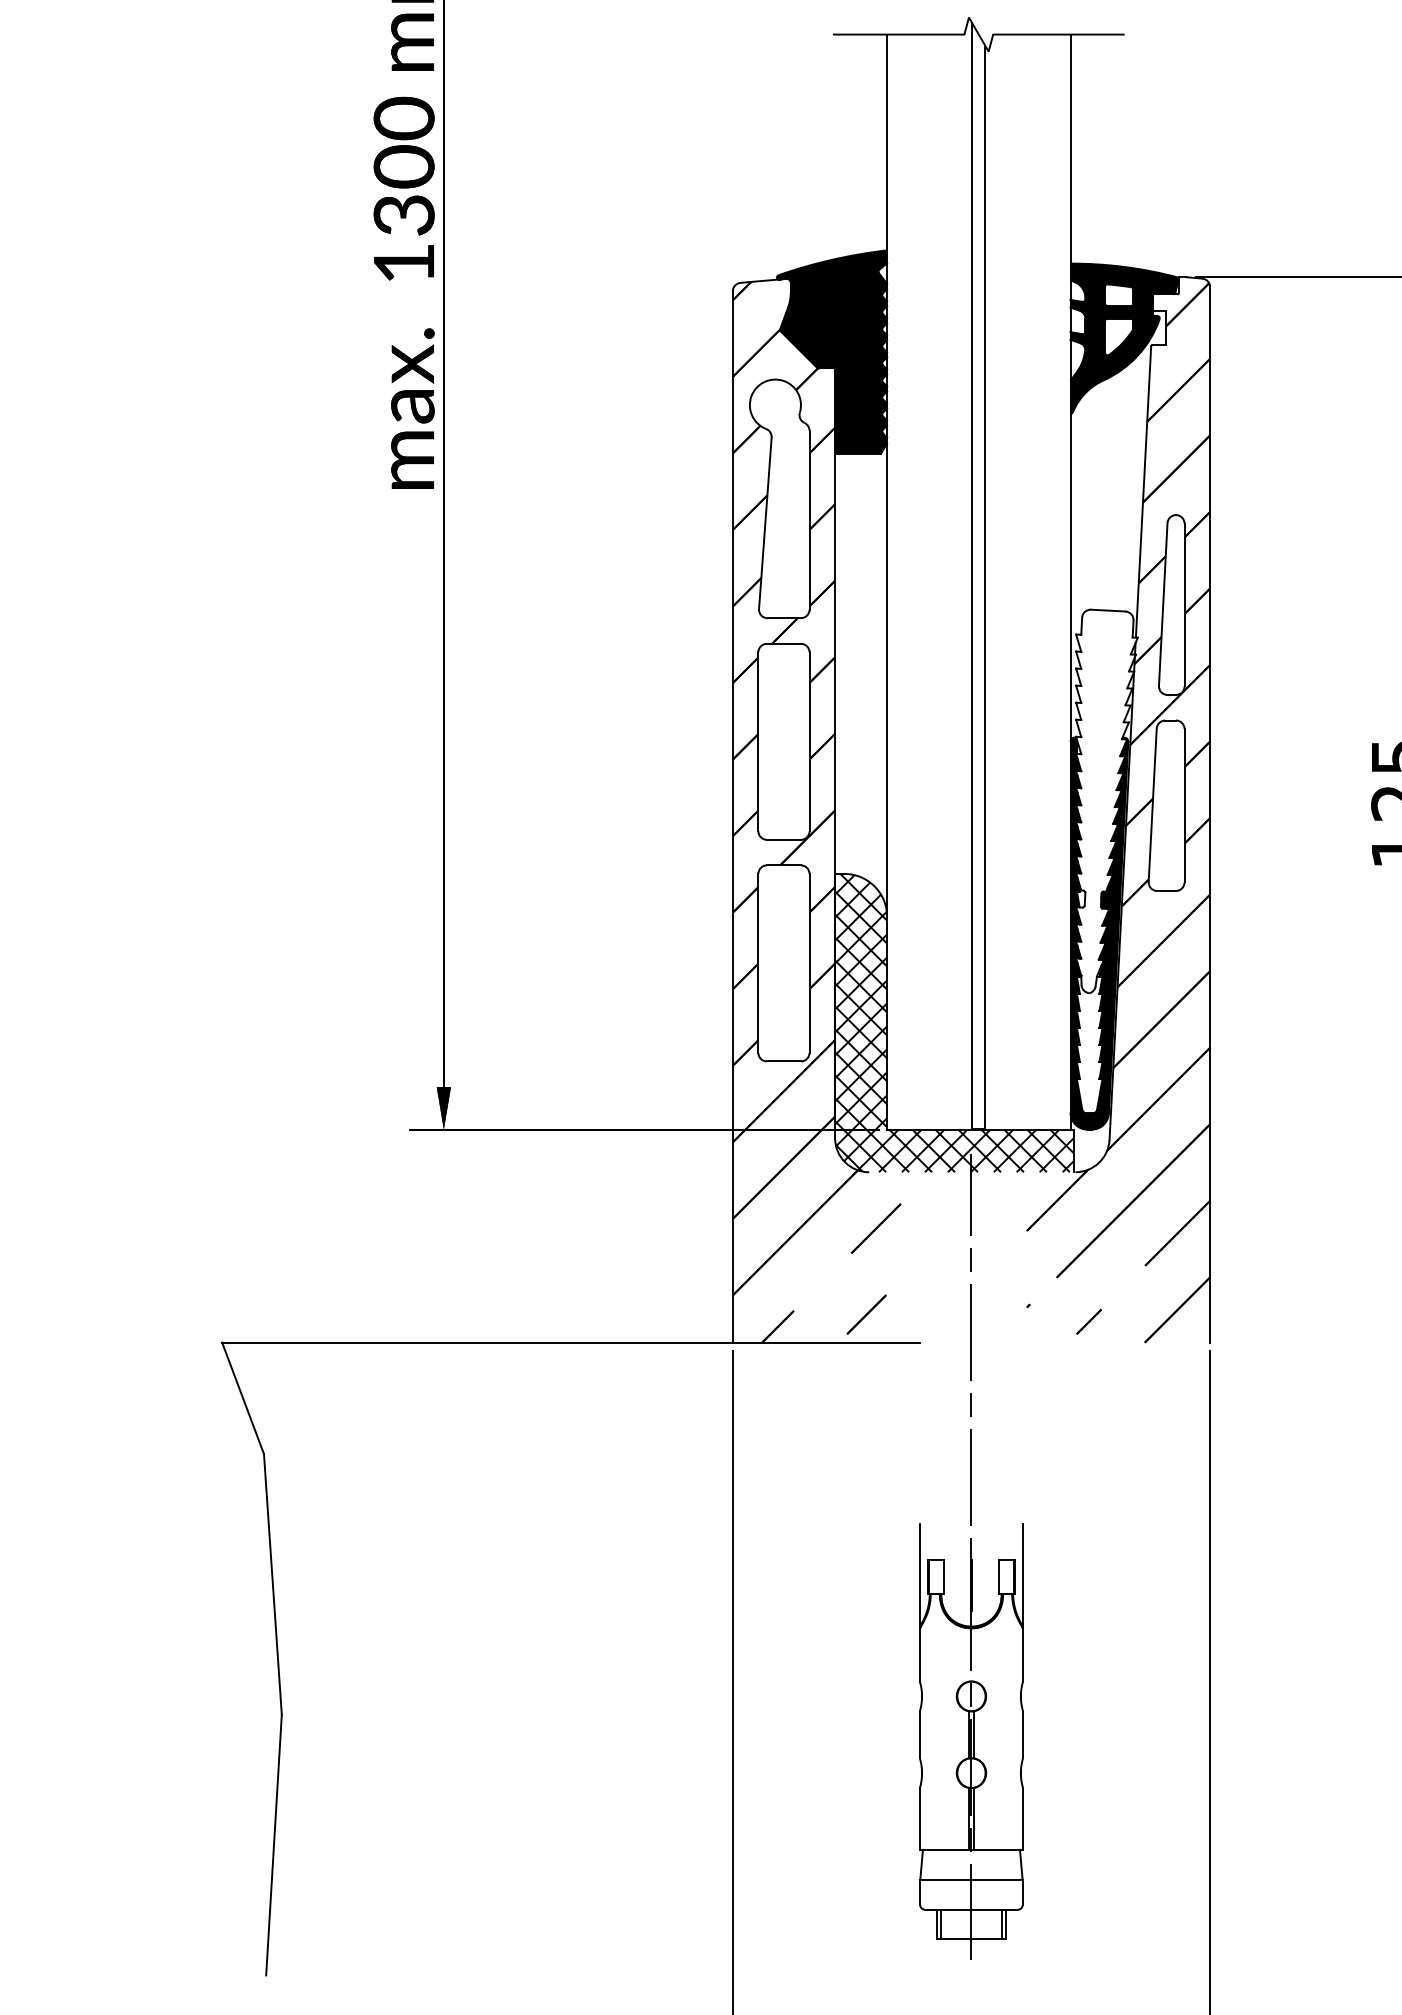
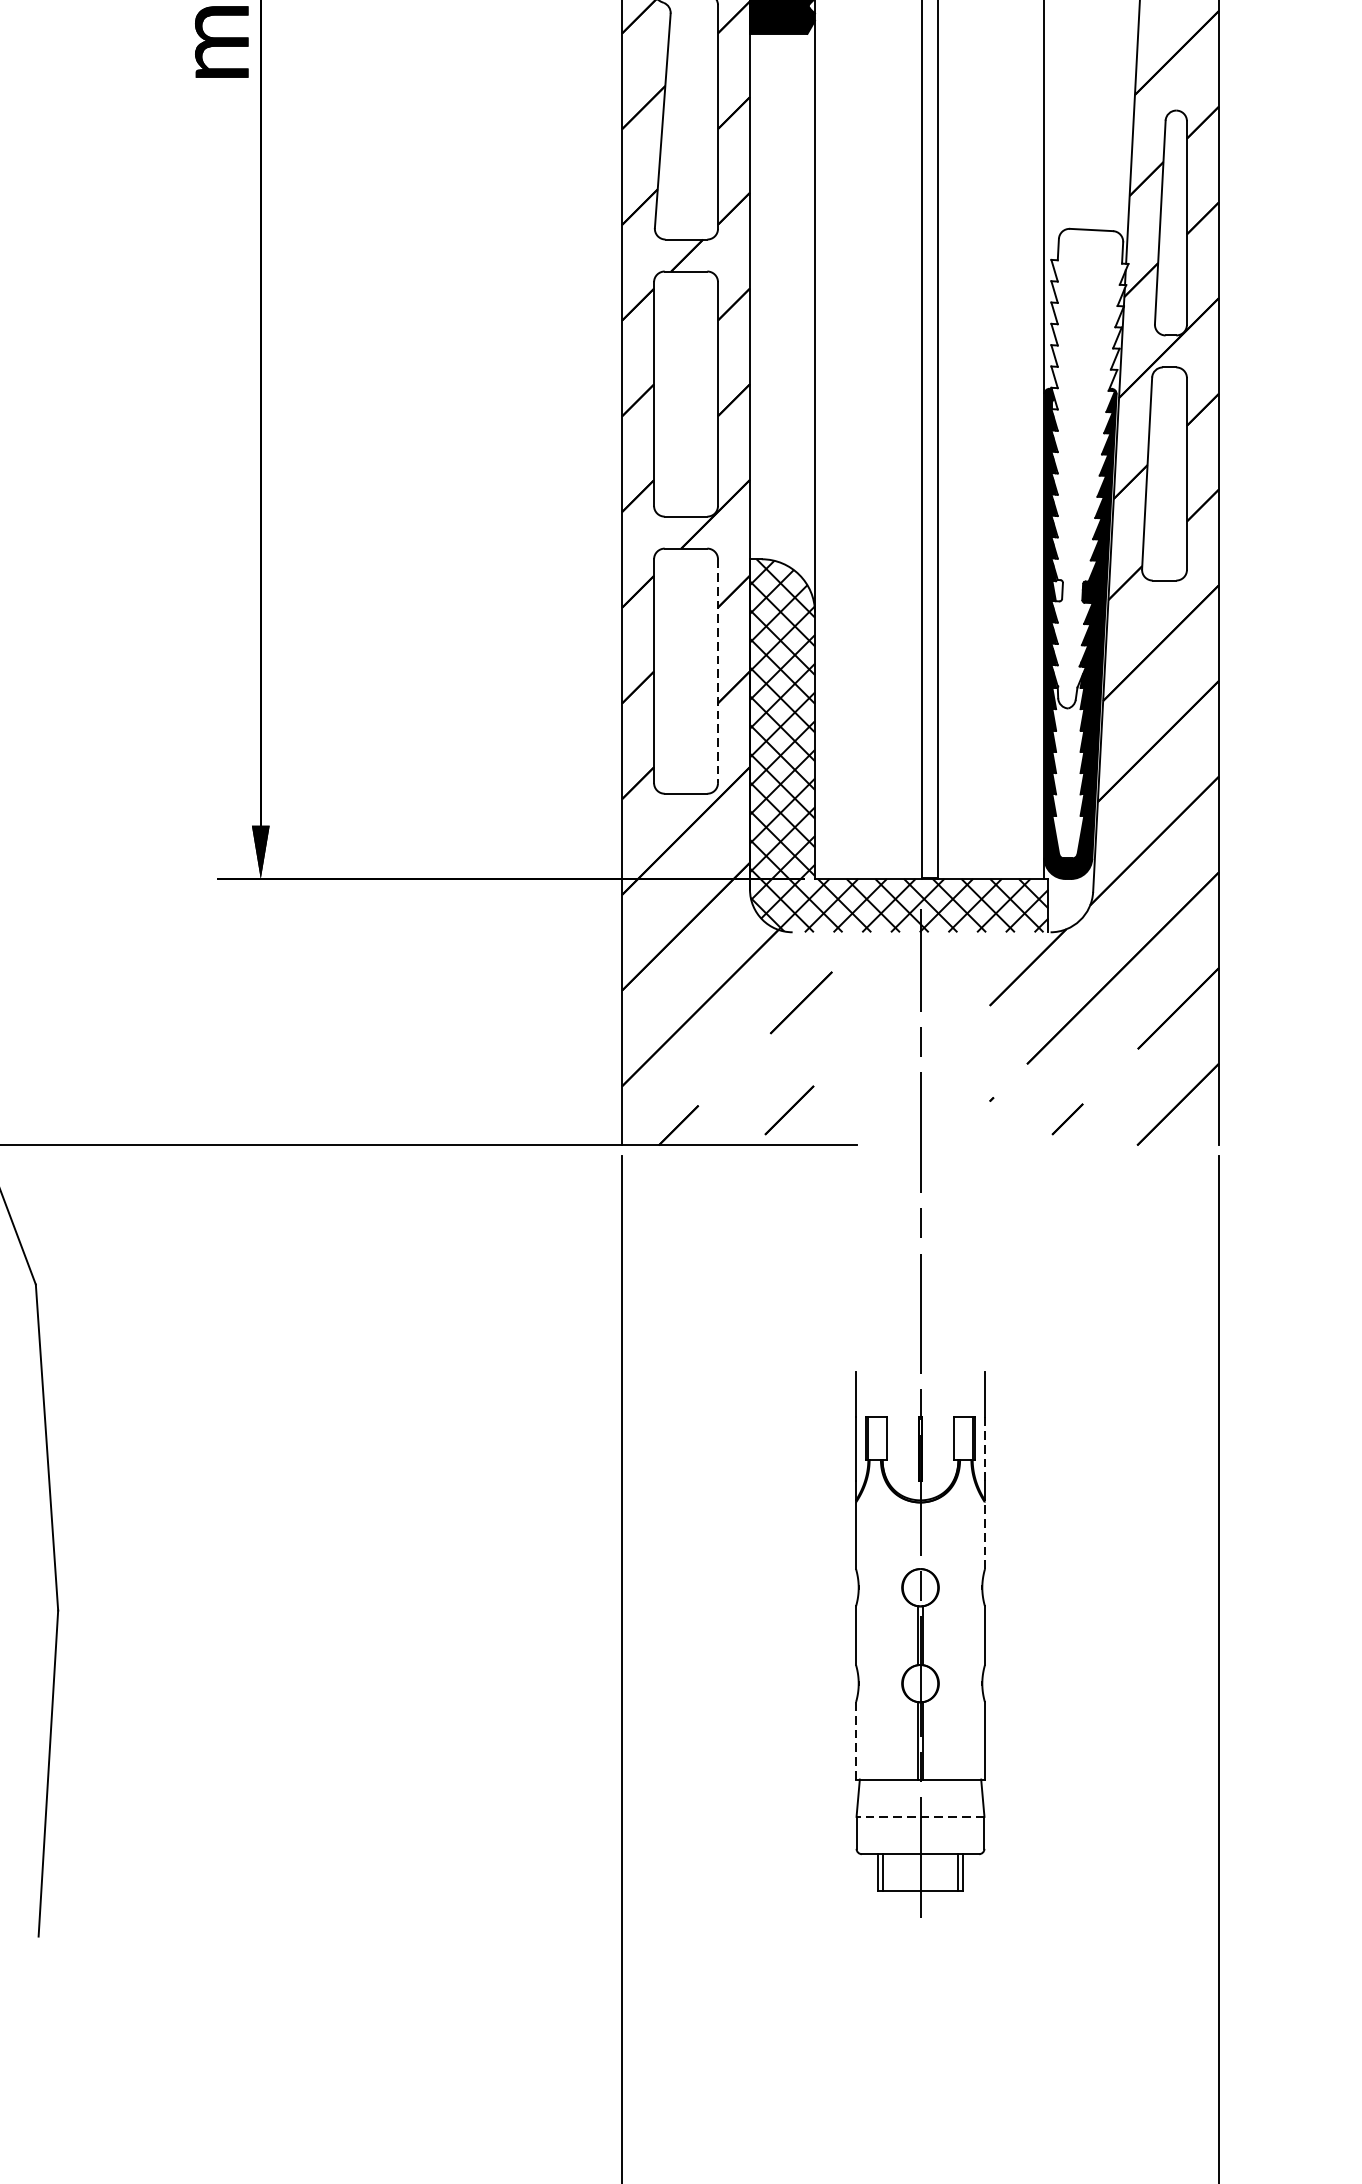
line: (809, 963) -> (717, 671), solid -> dashed
line: (1023, 1585) -> (985, 1449), solid -> dashed
line: (1023, 1654) -> (985, 1535), solid -> dashed
line: (919, 1818) -> (855, 1740), solid -> dashed
line: (970, 1879) -> (919, 1816), solid -> dashed

